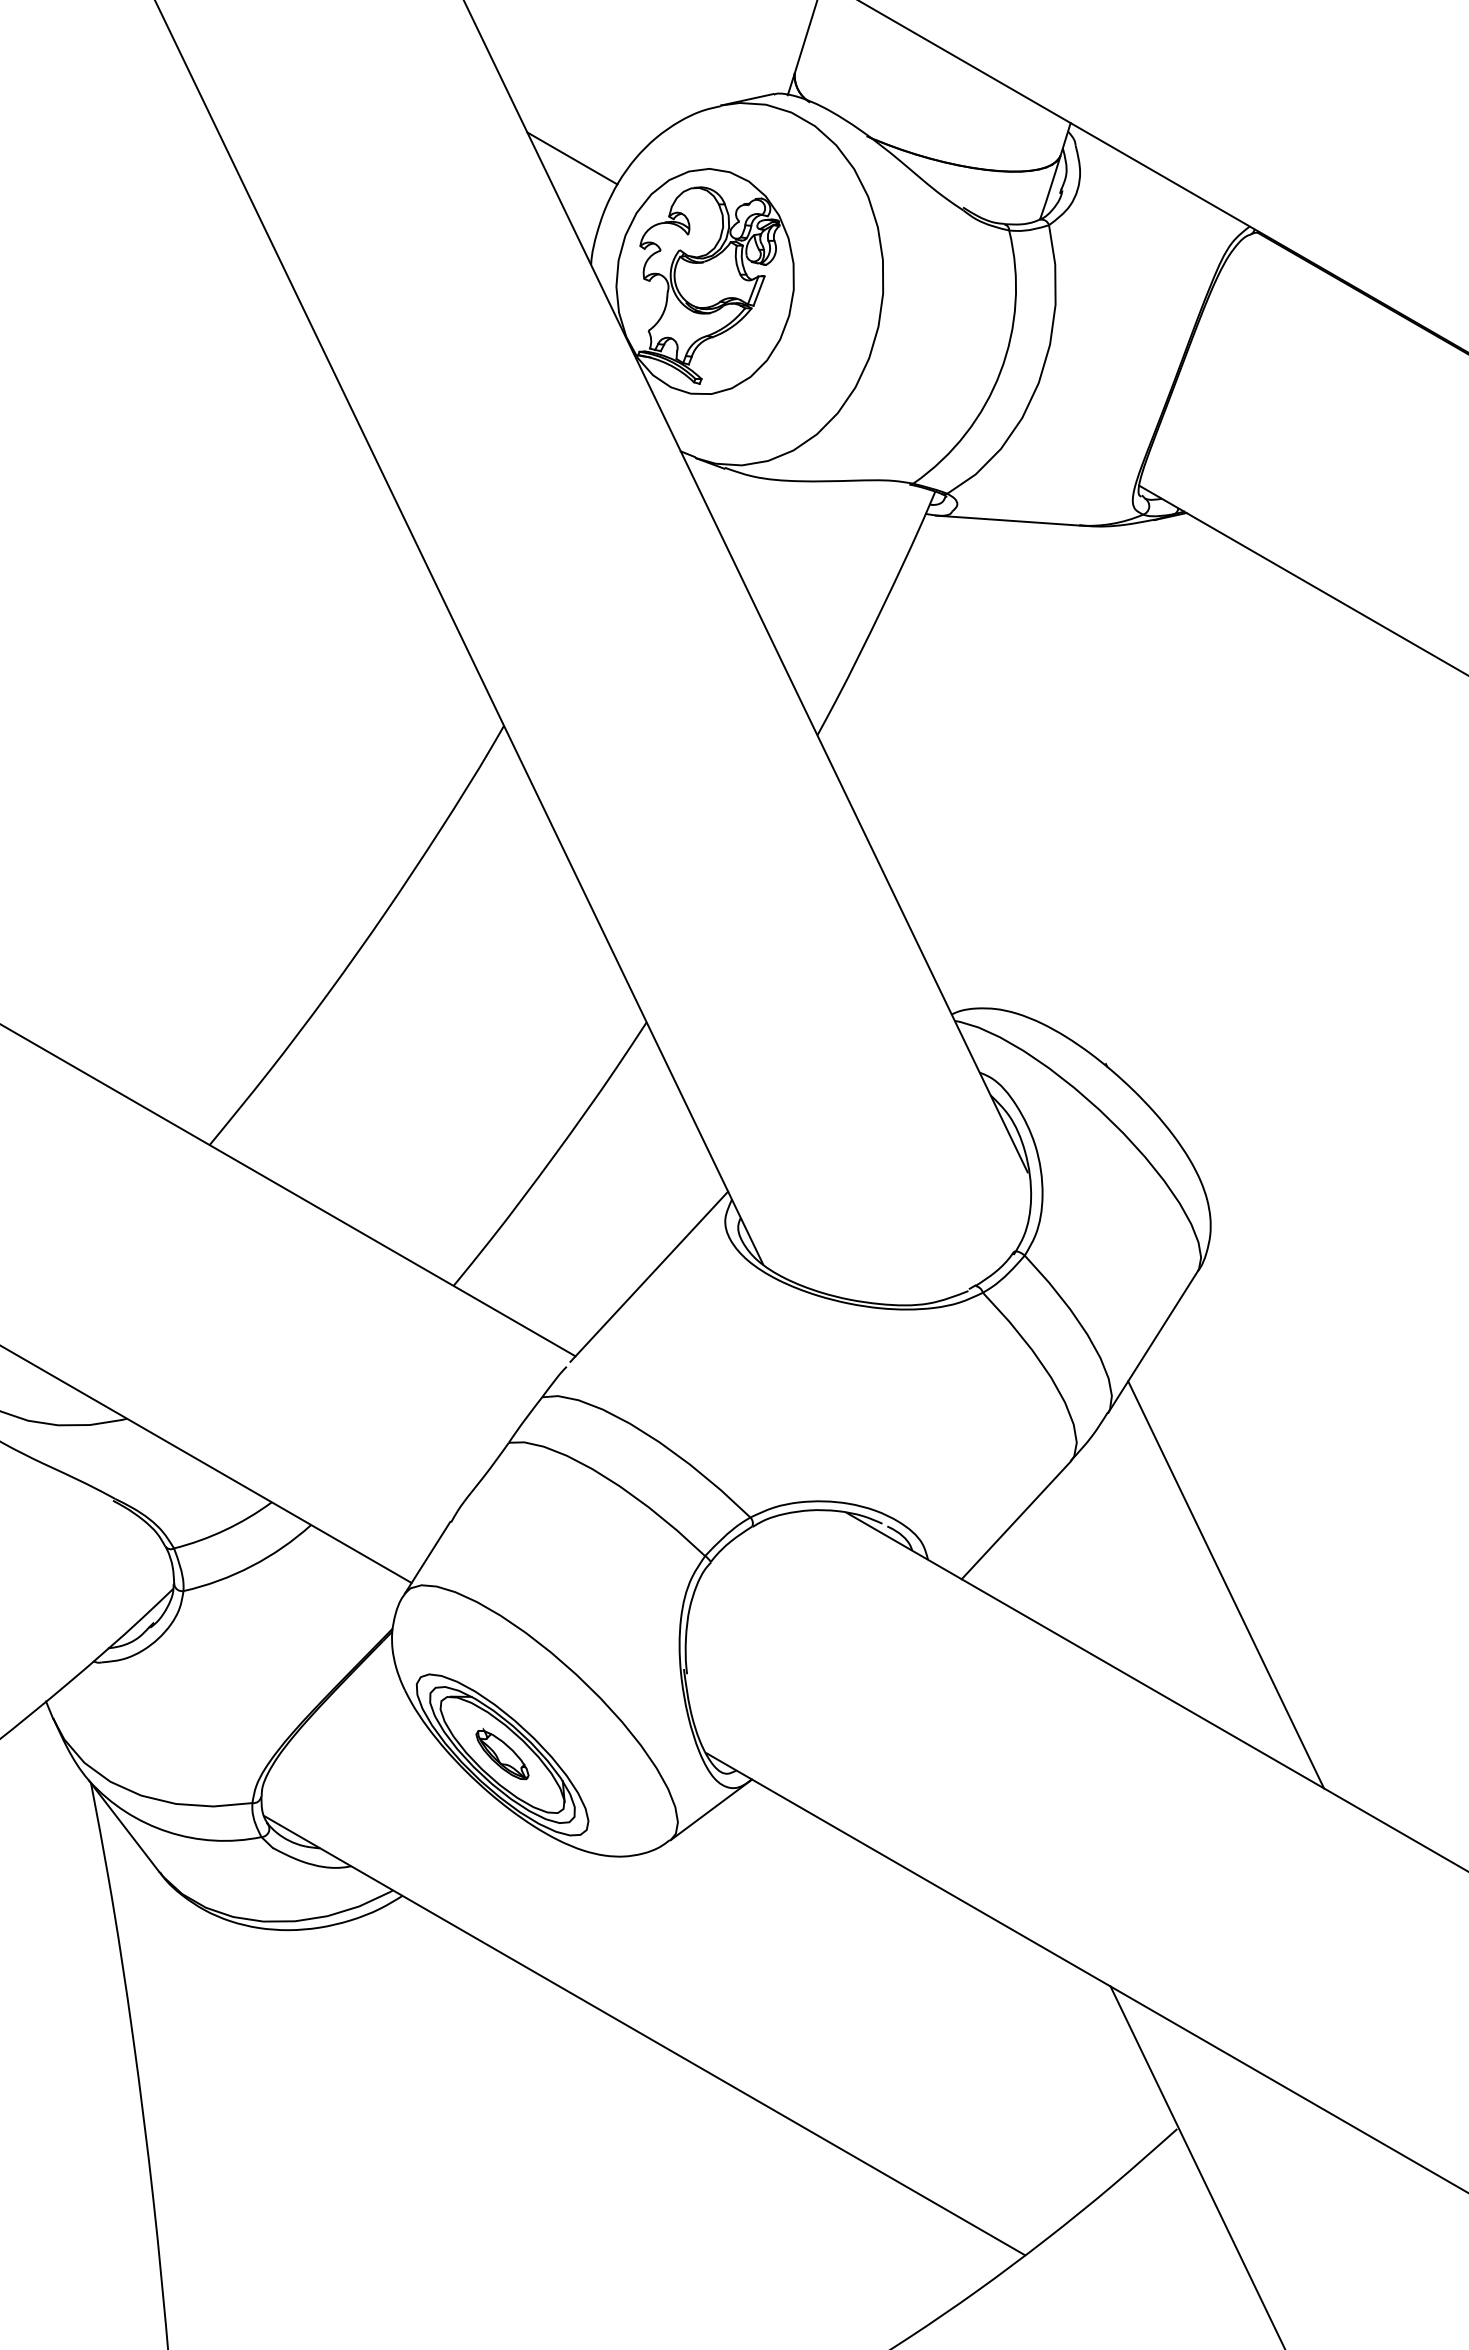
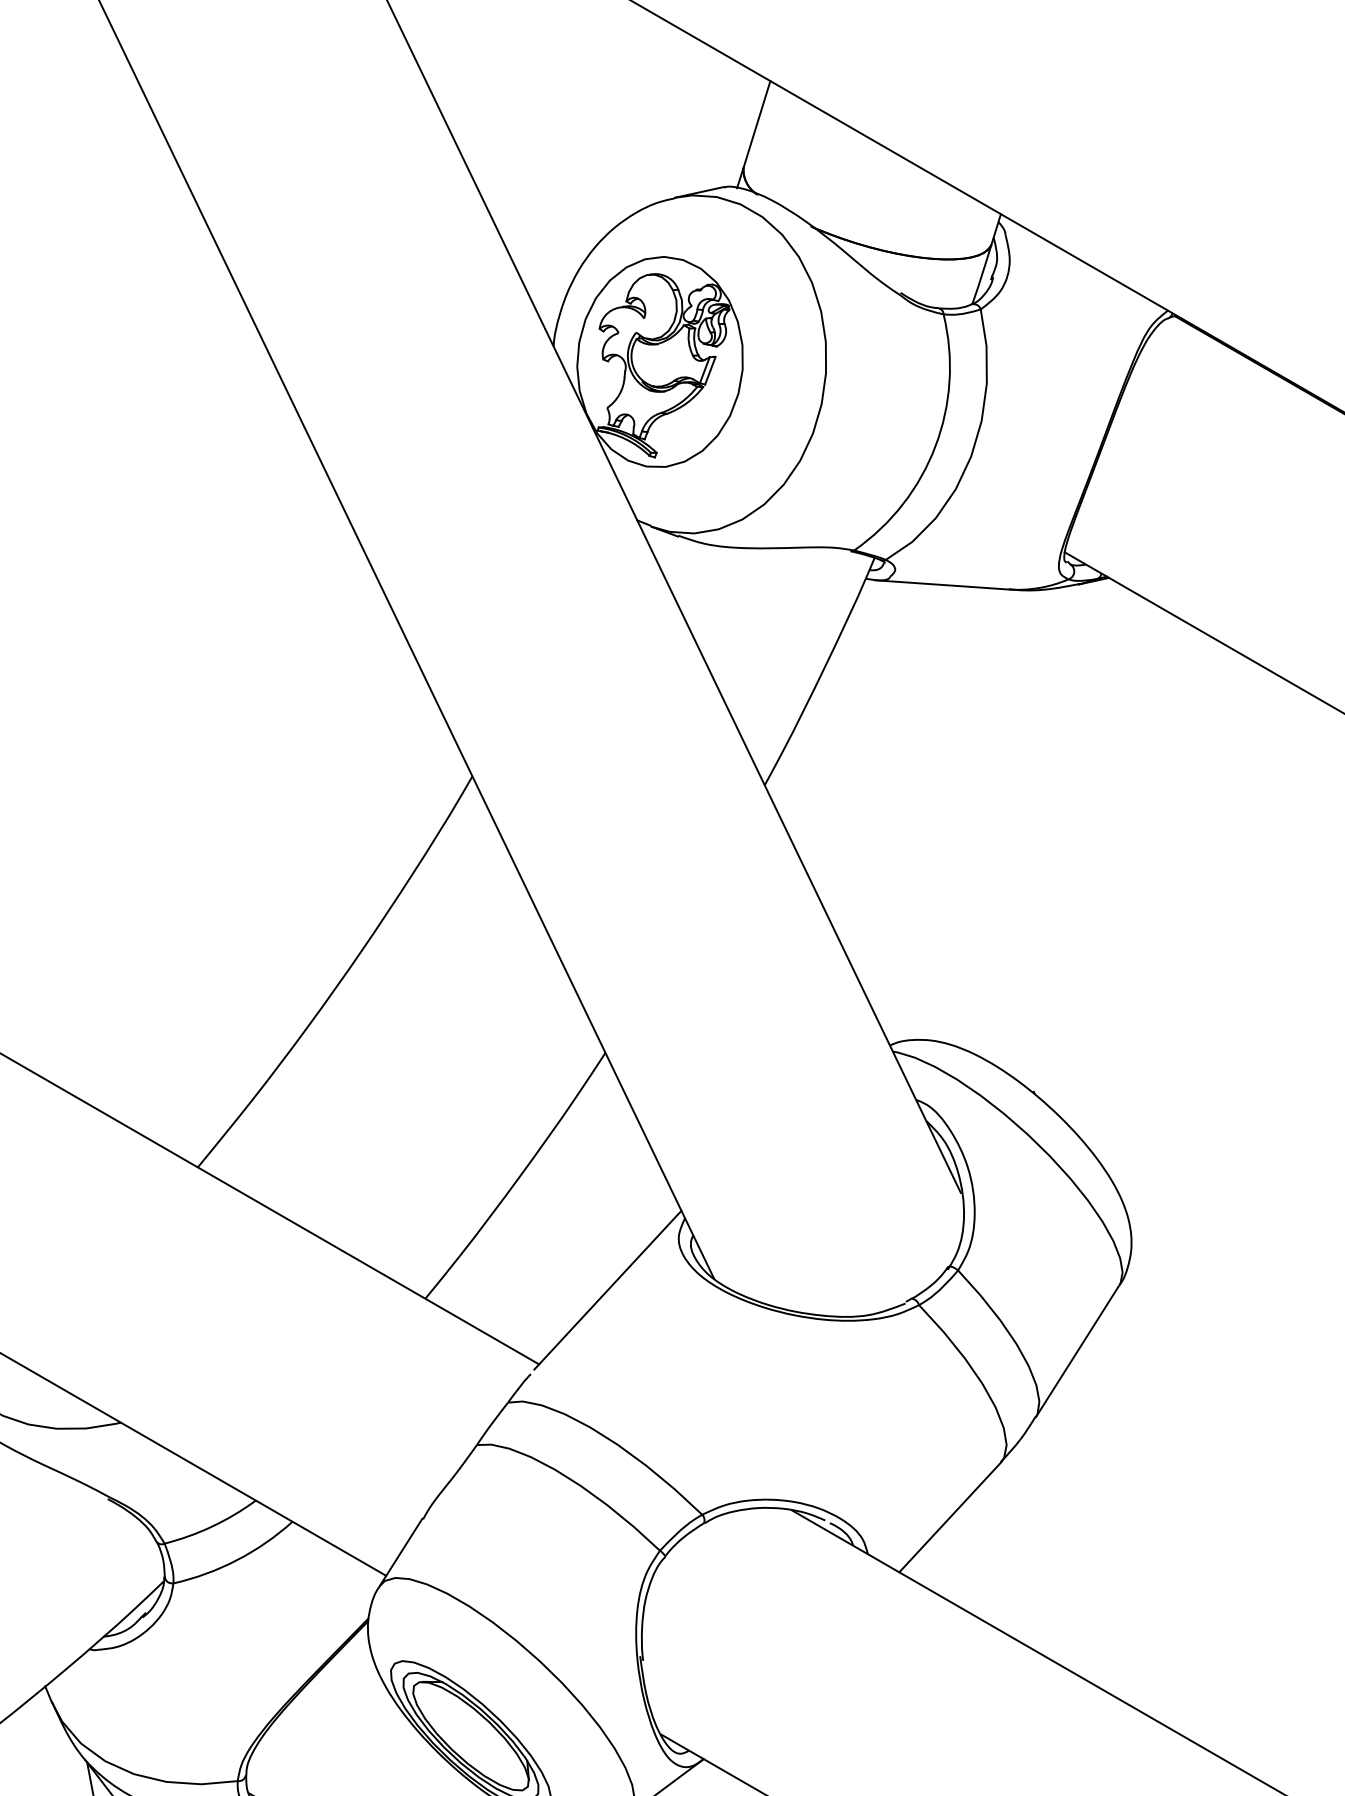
line: (572, 158) -> (536, 247), removed
line: (1226, 1584) -> (1146, 1577), removed
part: (502, 1753) -> (470, 1734), removed

